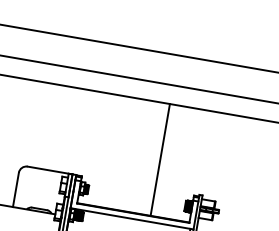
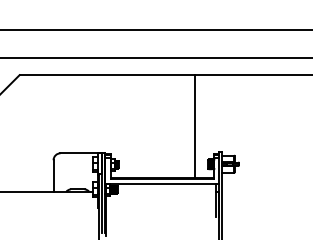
line: (160, 159) -> (195, 126), moved

